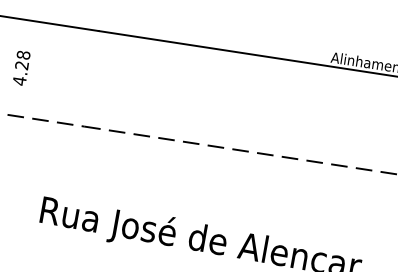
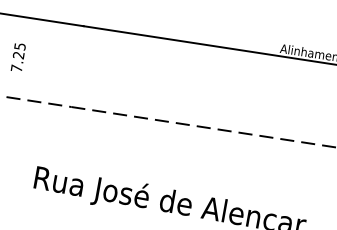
text: (20, 68) -> (17, 57), 4.28 -> 7.25

